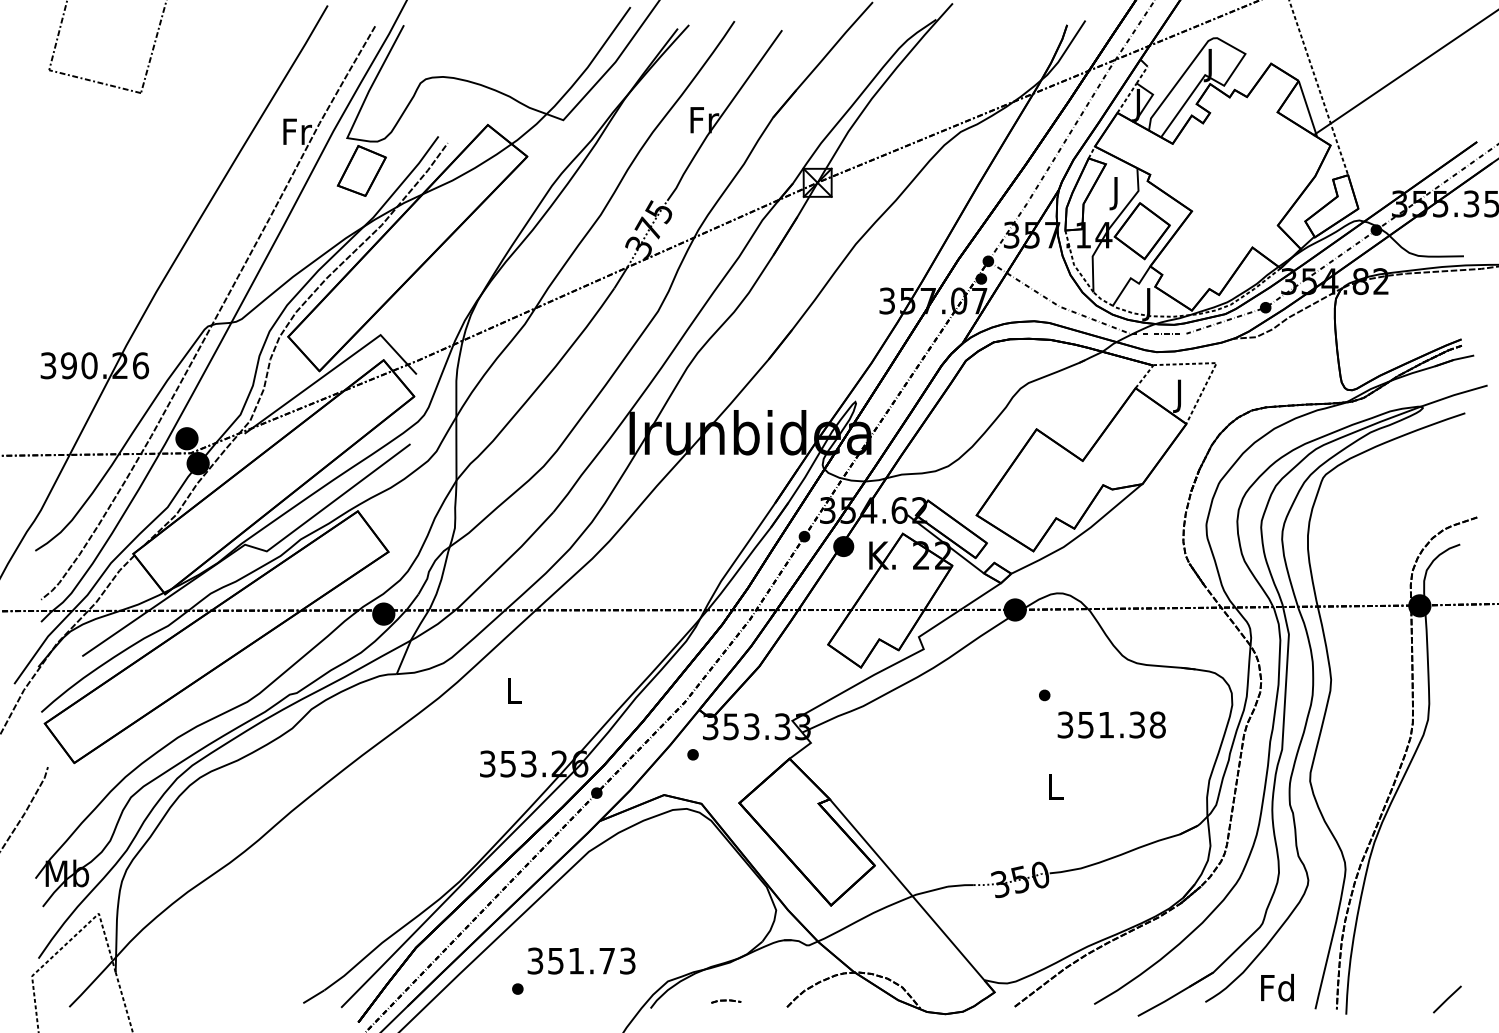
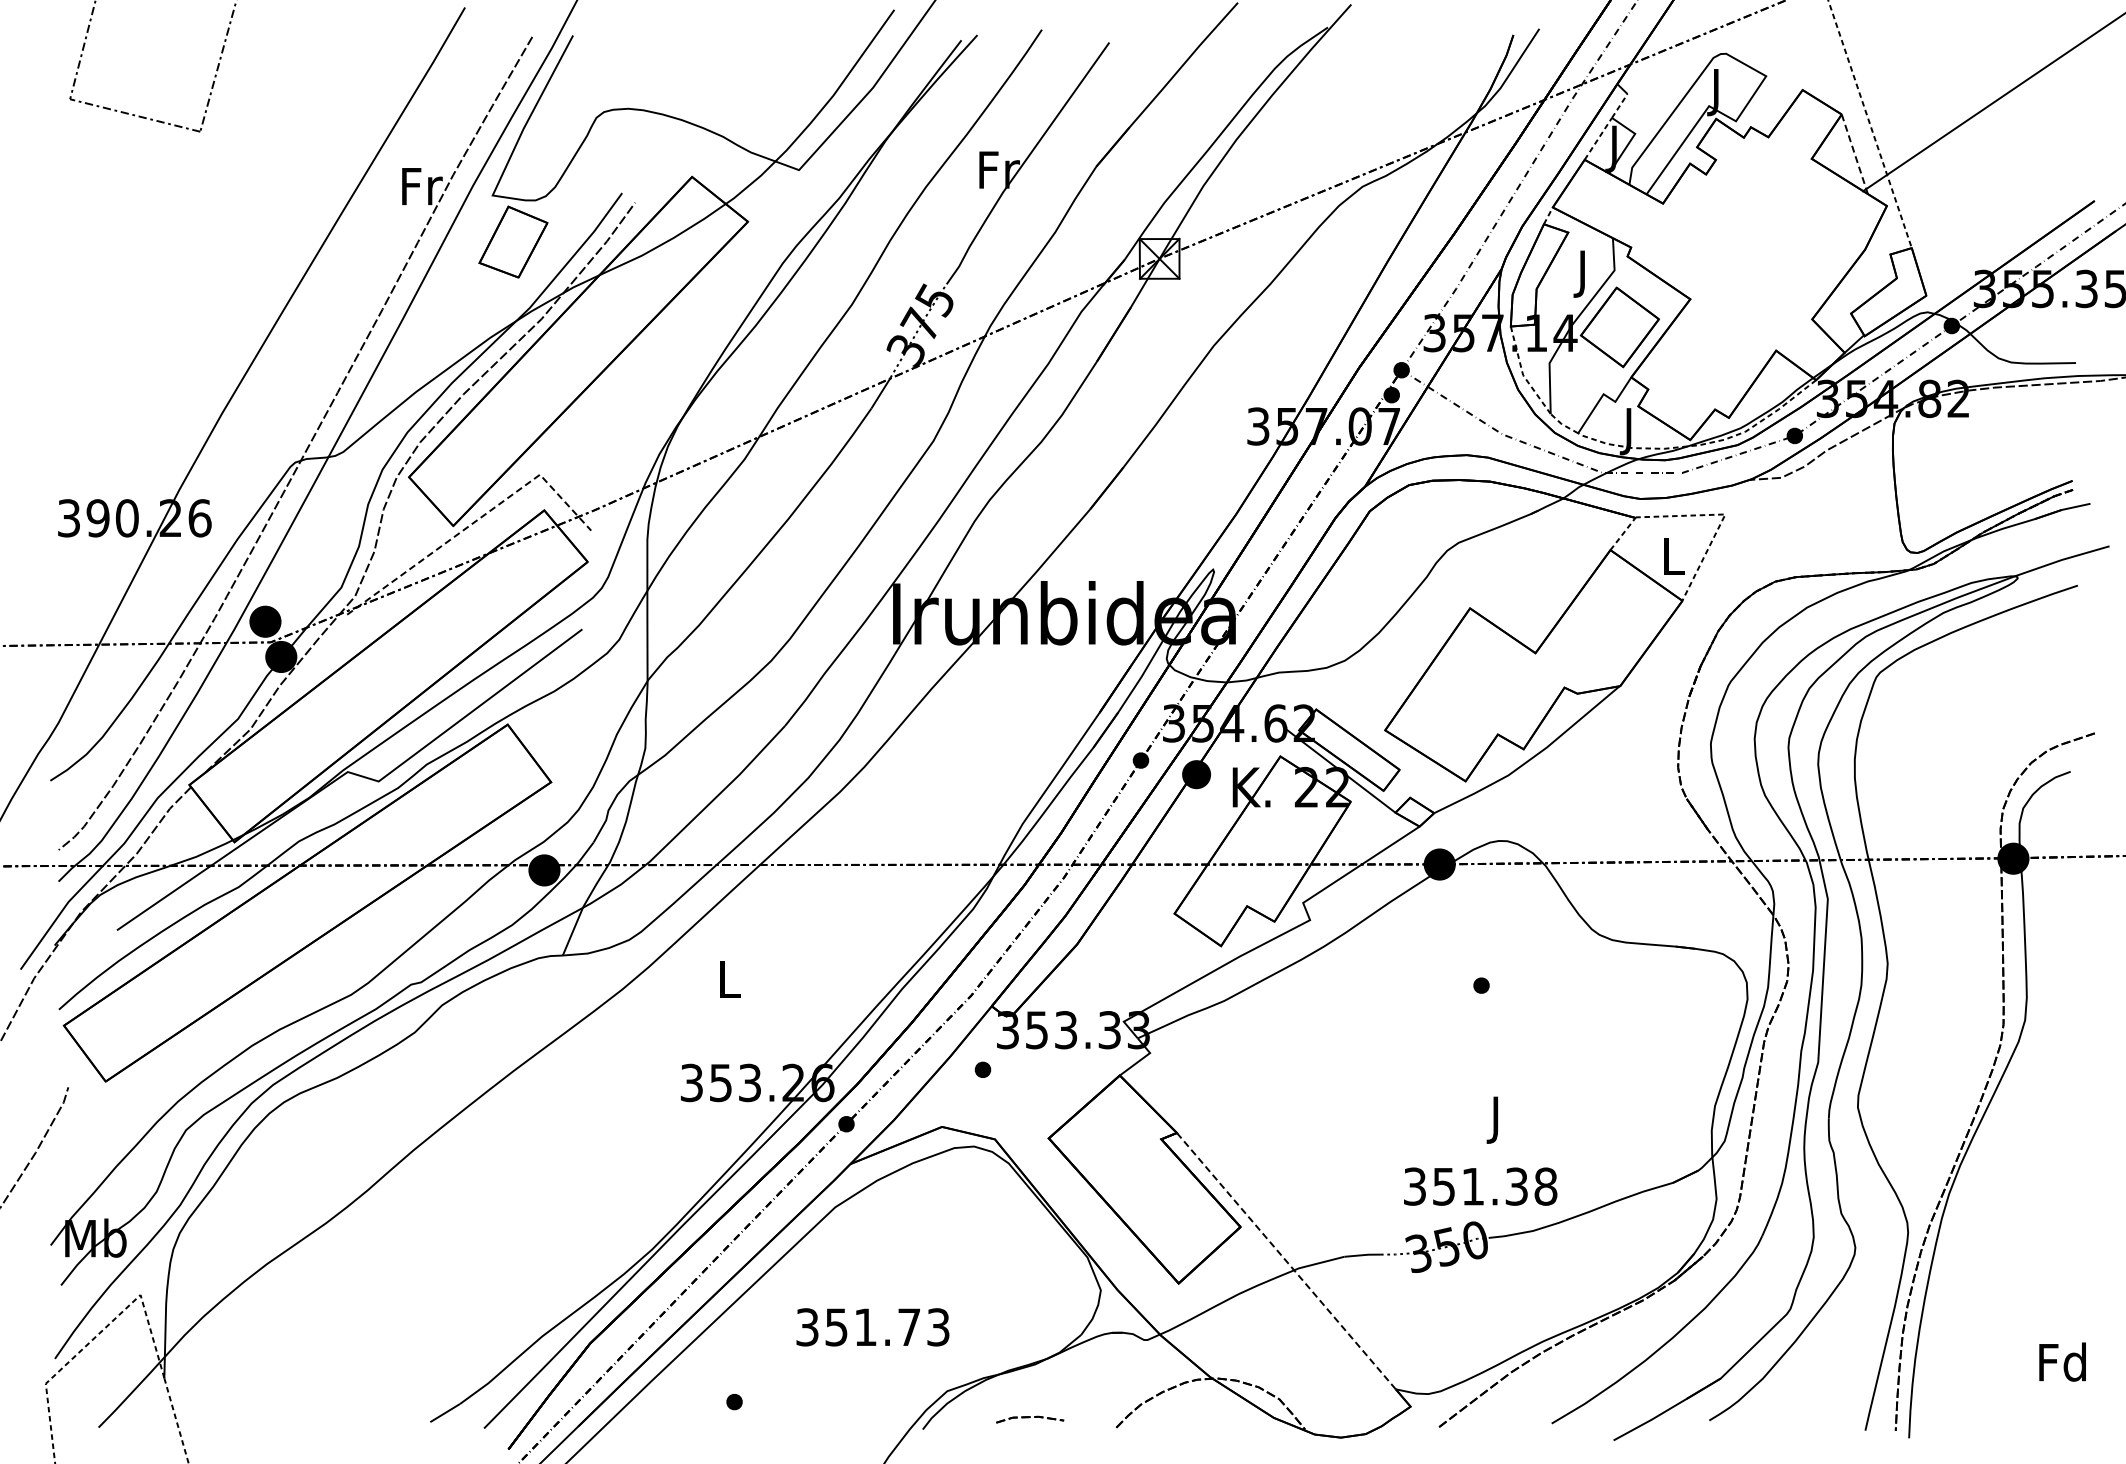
line: (1307, 109) -> (1854, 154), solid -> dashed
line: (334, 368) -> (474, 522), solid -> dashed
text: (1180, 396) -> (1673, 561), J -> L
text: (1111, 724) -> (1480, 1186), moved
text: (1055, 789) -> (1496, 1119), L -> J
line: (907, 889) -> (1286, 1261), solid -> dashed
text: (581, 961) -> (872, 1327), moved
text: (1277, 987) -> (2062, 1361), moved
line: (1447, 999) -> (2052, 1416), removed
part: (725, 1001) -> (1029, 1419), size x1.6

